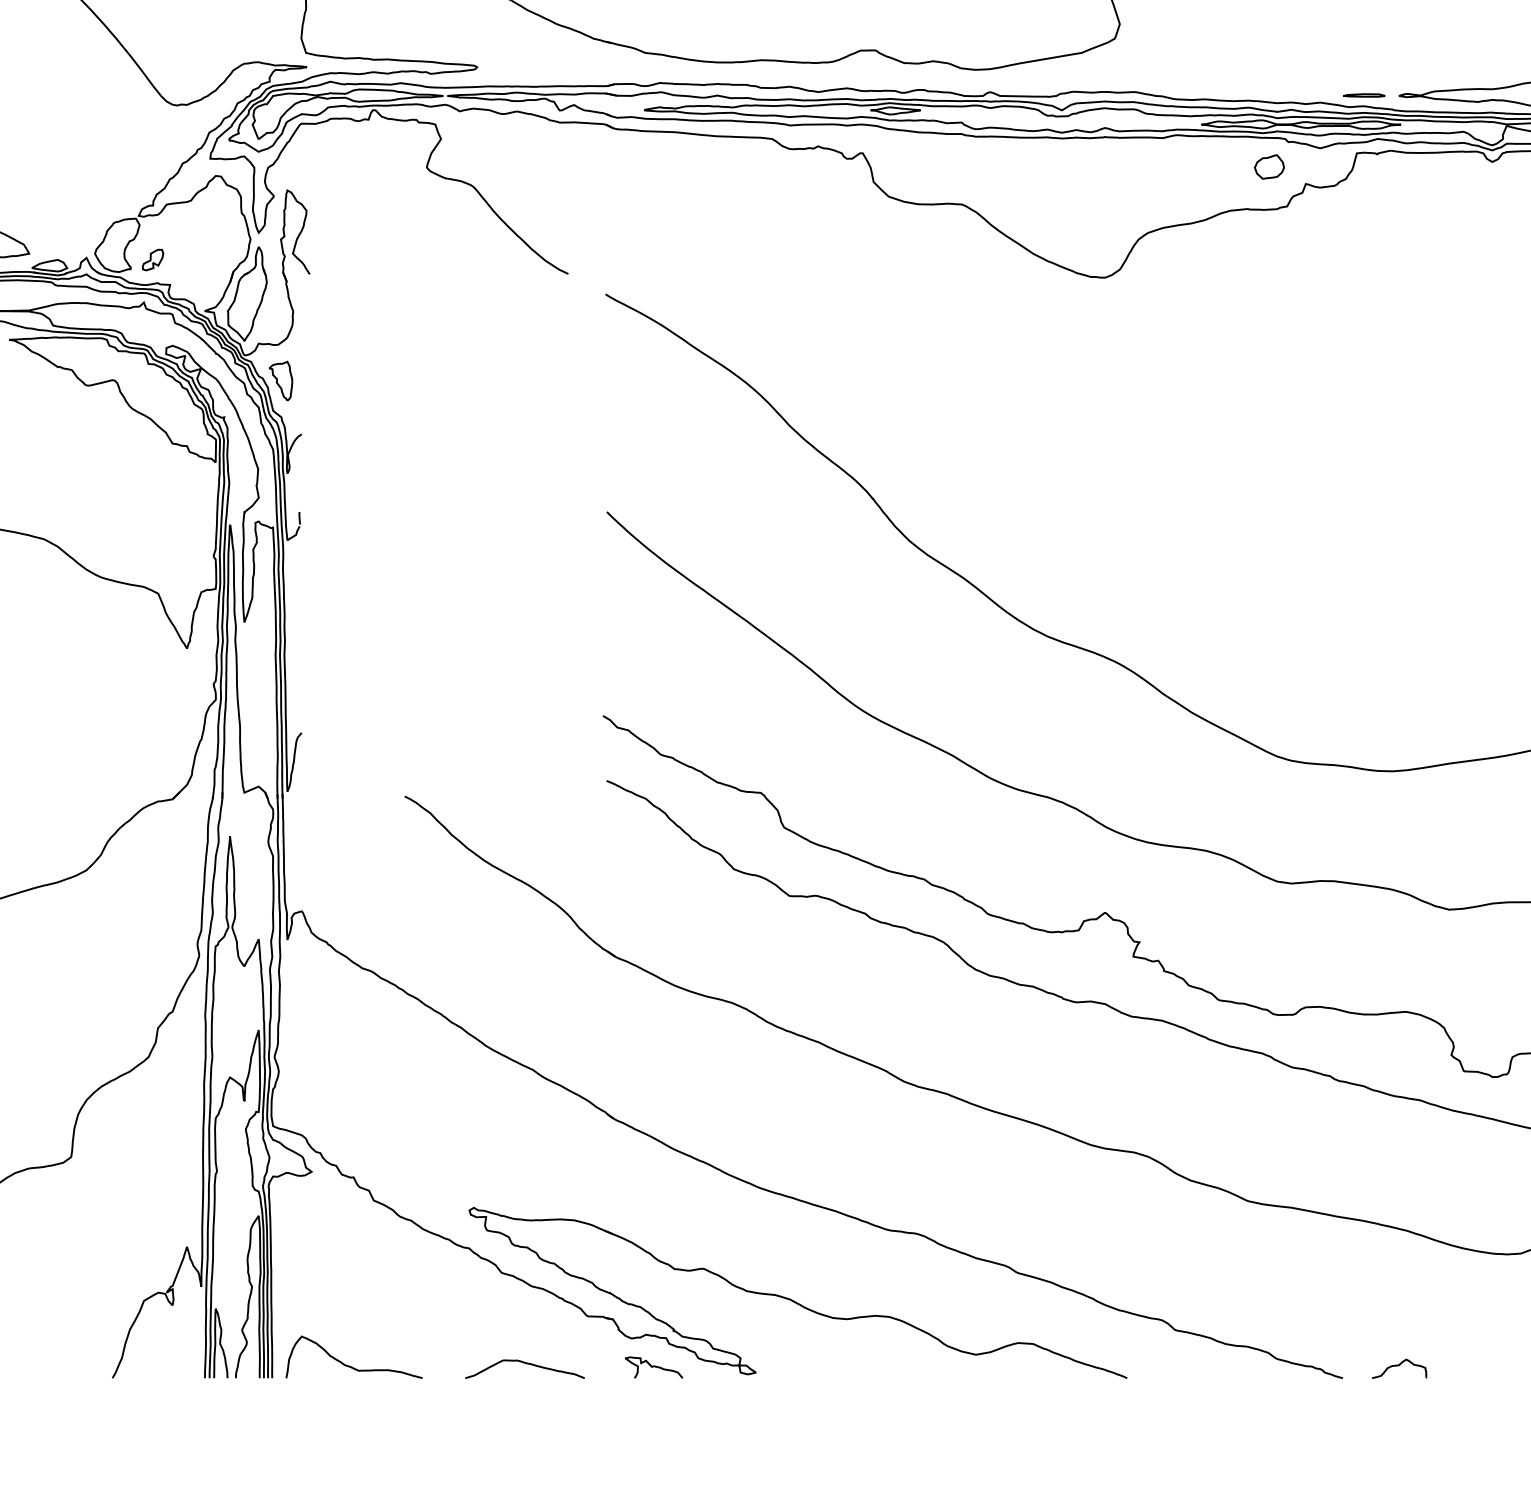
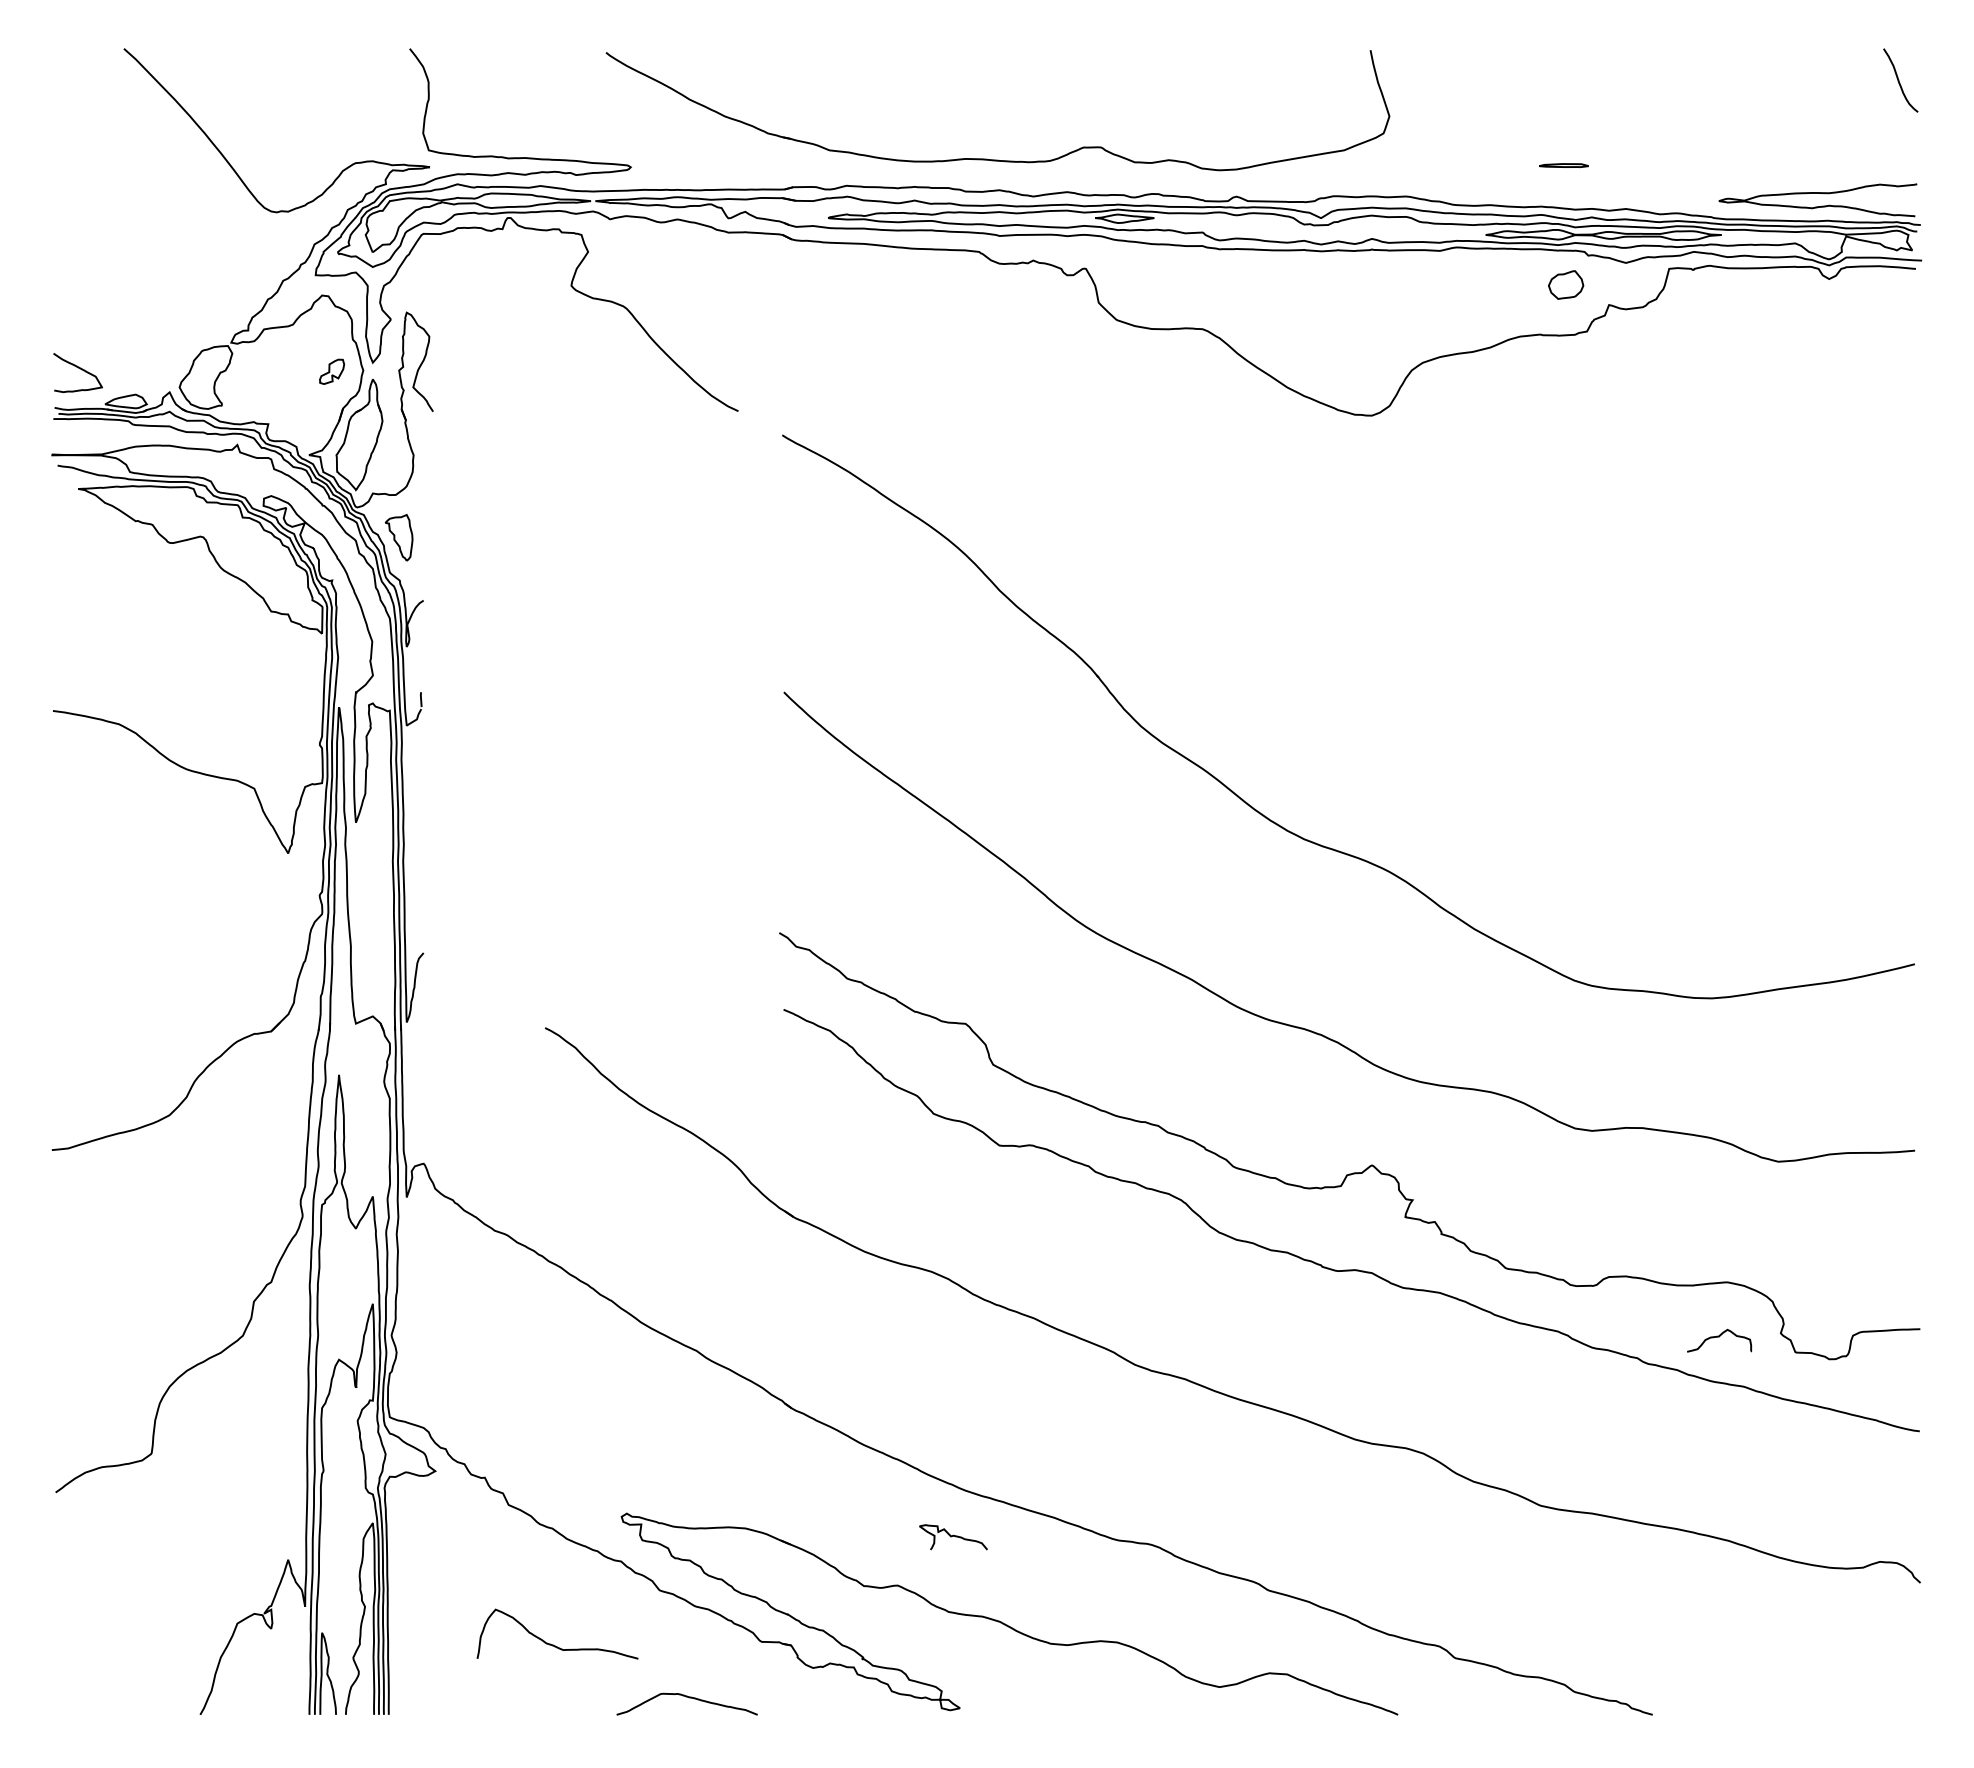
line: (1363, 94) -> (1563, 164), moved
part: (153, 259) -> (332, 371), moved
curve: (350, 1366) -> (553, 1644), moved
curve: (654, 1366) -> (953, 1536), moved
curve: (1399, 1366) -> (1719, 1337), moved

